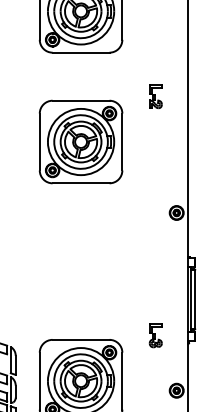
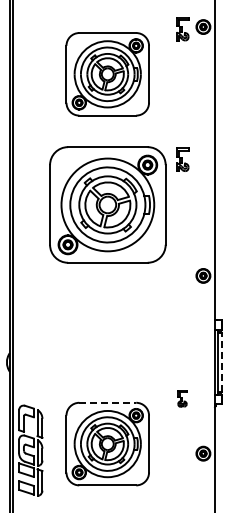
part: (80, 141) -> (107, 204), size x1.4
line: (195, 298) -> (222, 361), solid -> dashed
part: (155, 335) -> (182, 398), size x0.7
line: (81, 339) -> (108, 402), solid -> dashed

